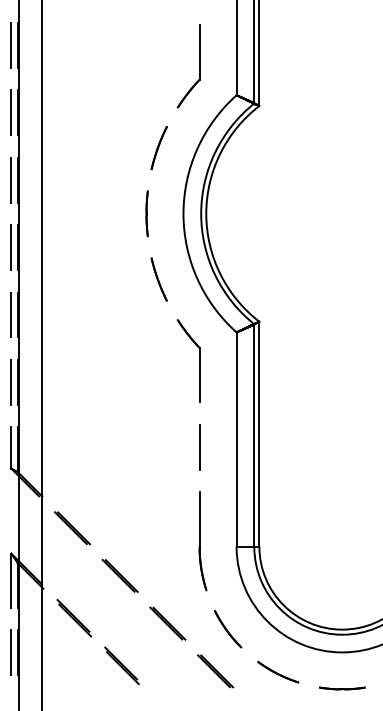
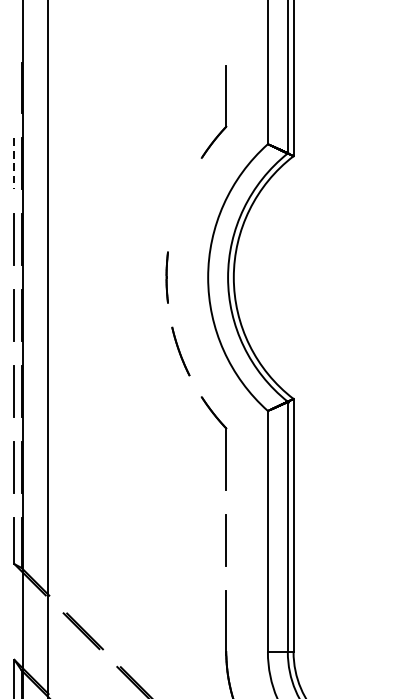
line: (11, 44) -> (14, 87), removed
line: (11, 113) -> (14, 164), solid -> dashed
part: (158, 148) -> (180, 204), removed

